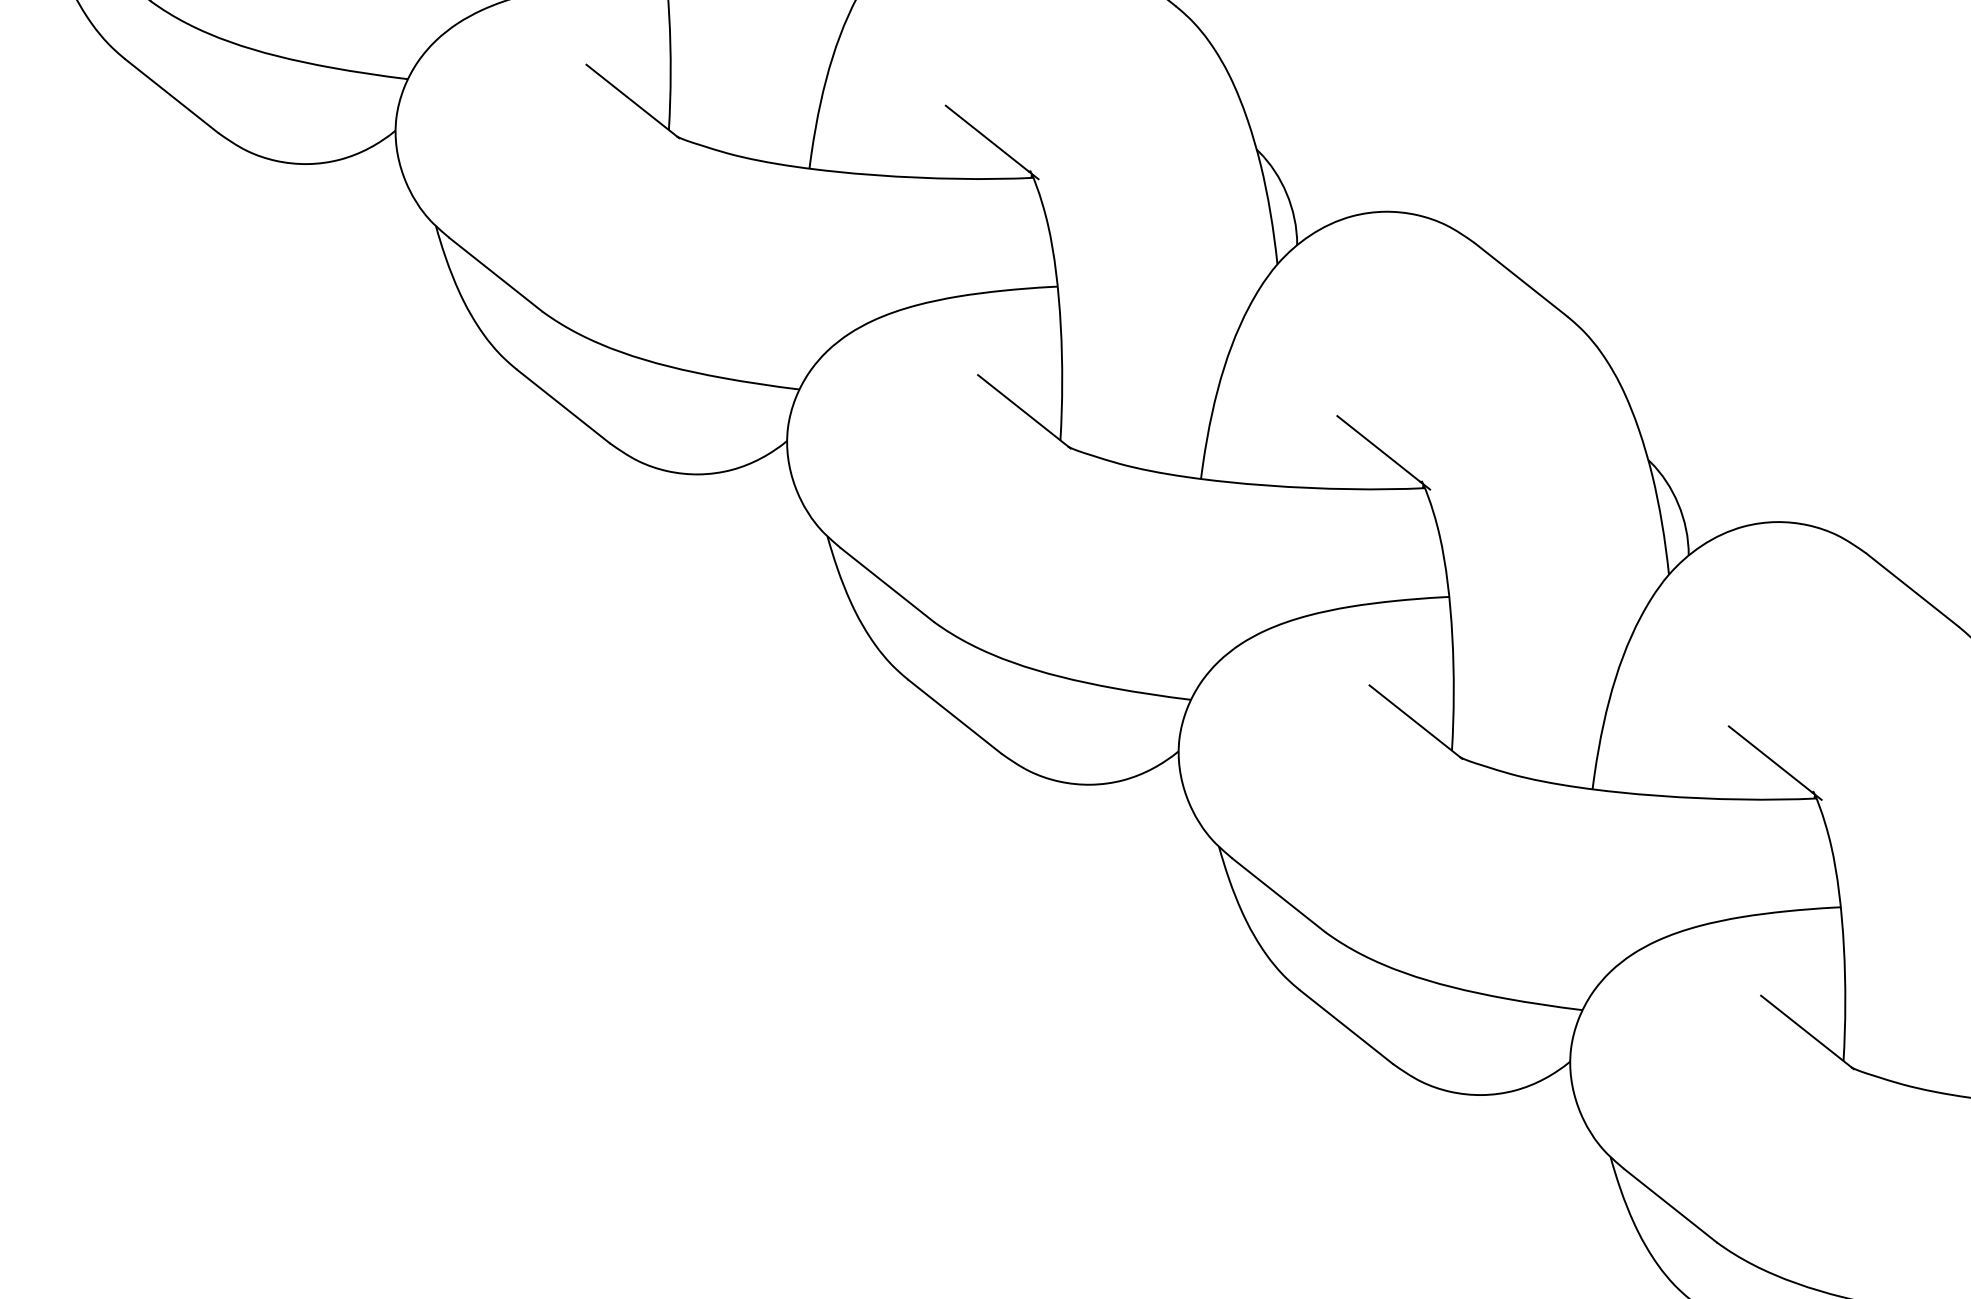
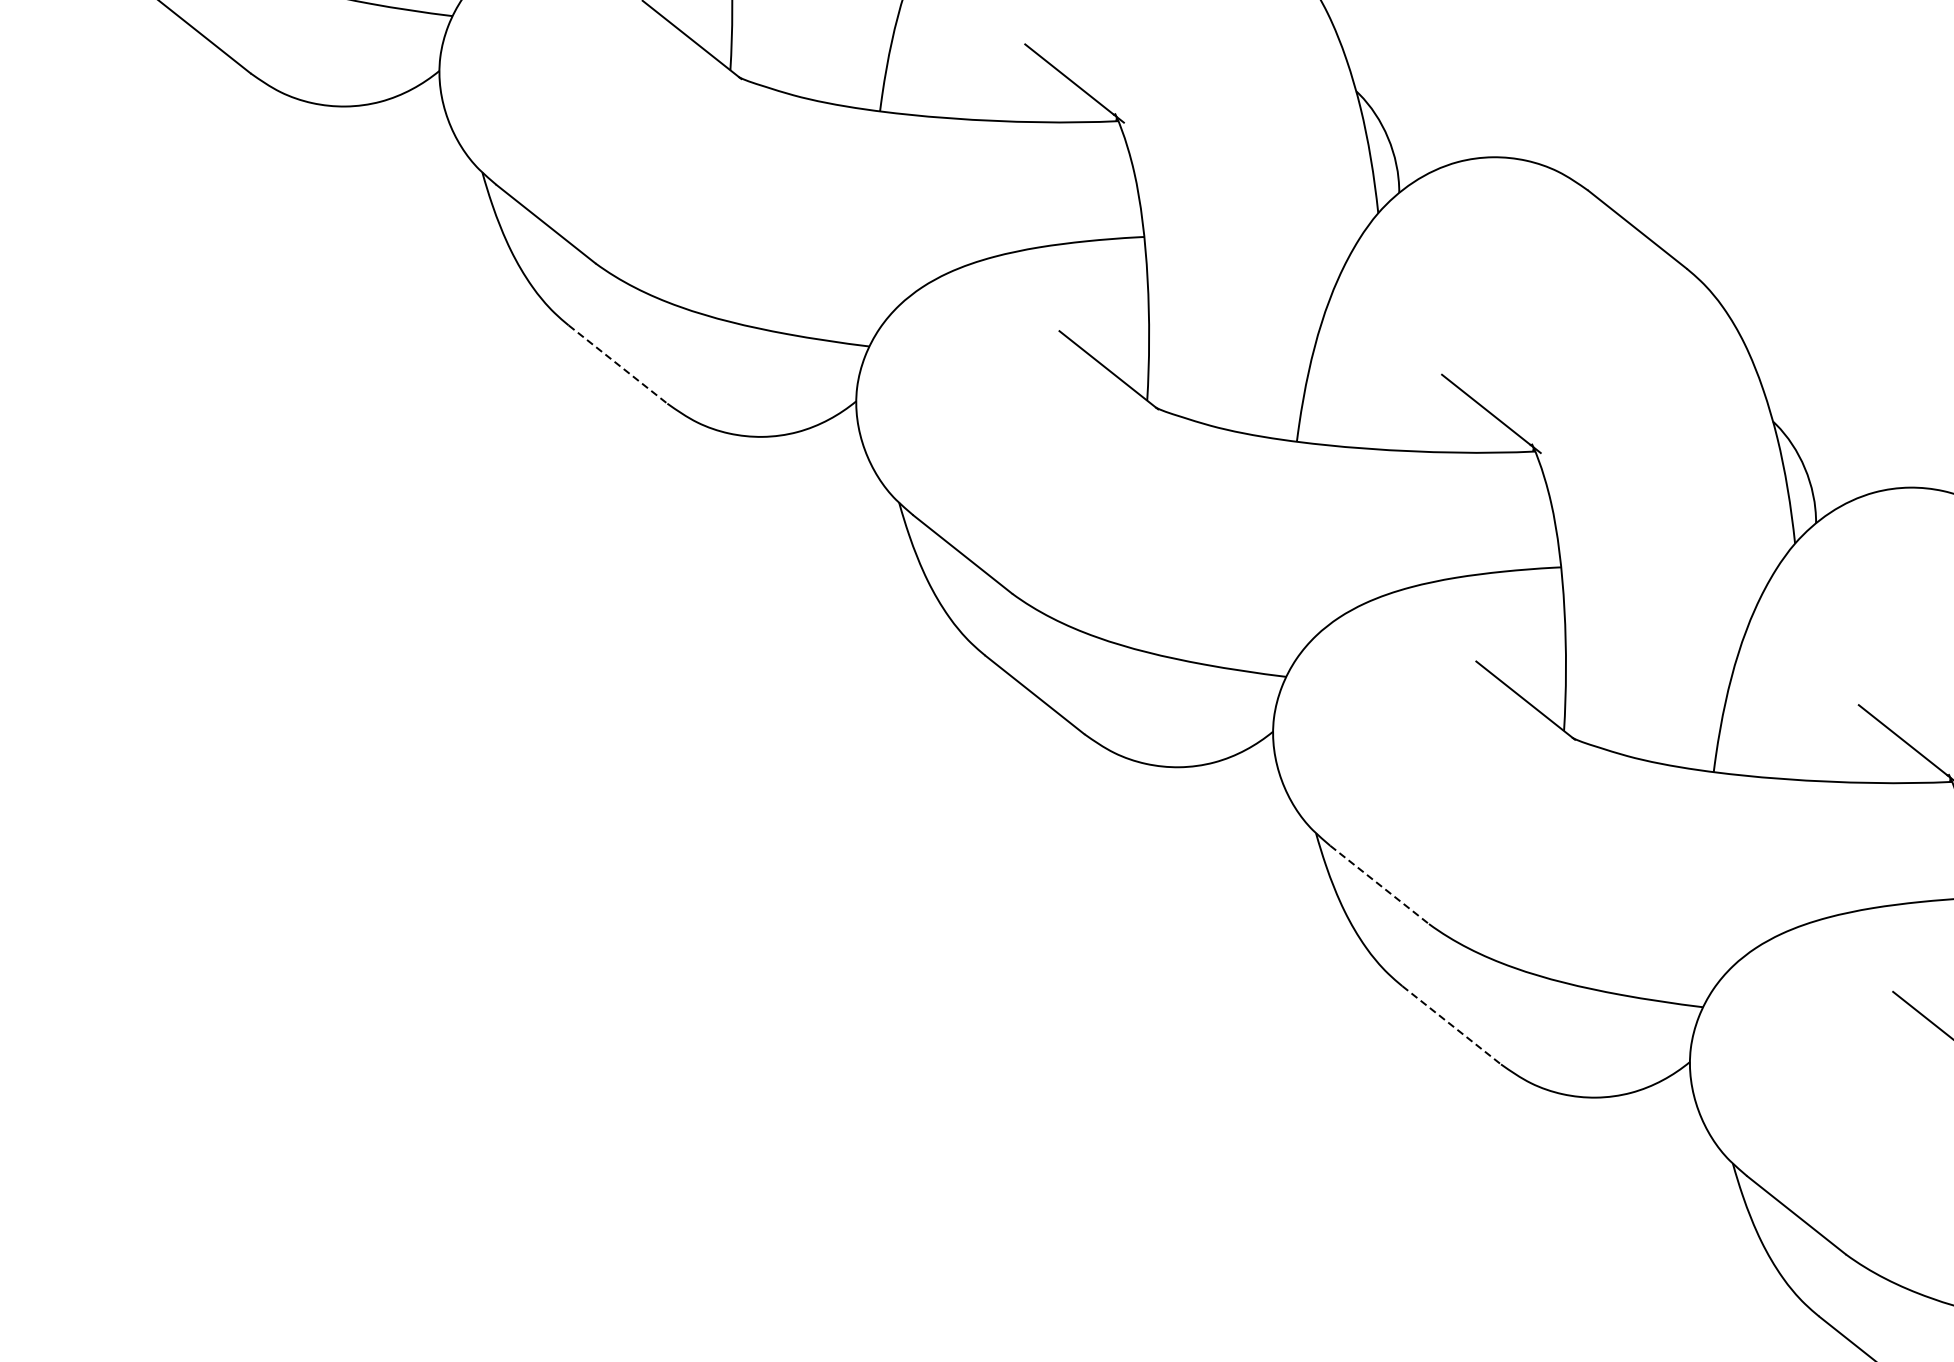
line: (563, 406) -> (618, 364), solid -> dashed
line: (1279, 895) -> (1380, 885), solid -> dashed
line: (1346, 1027) -> (1451, 1025), solid -> dashed

